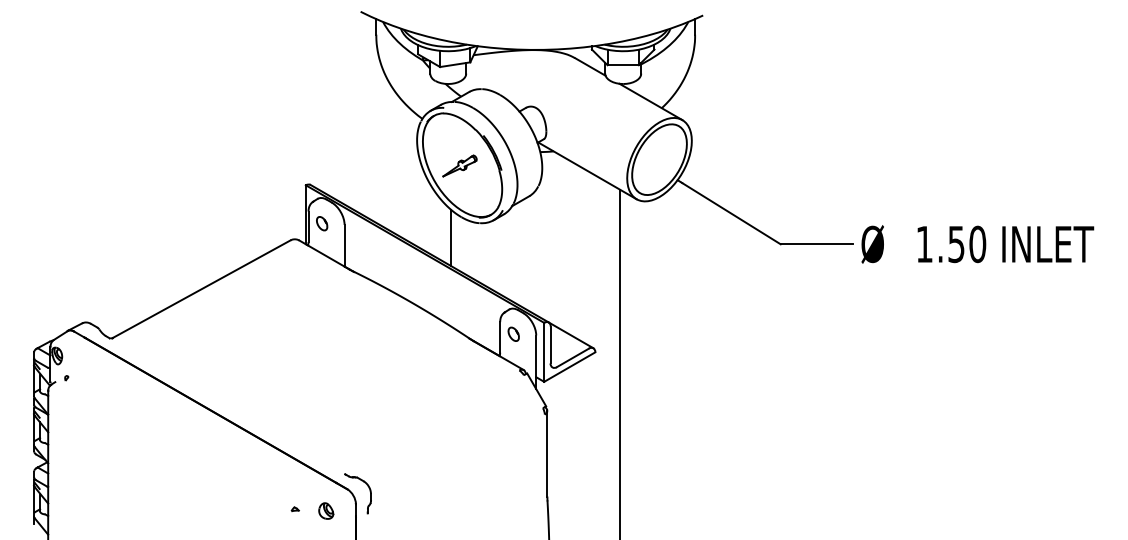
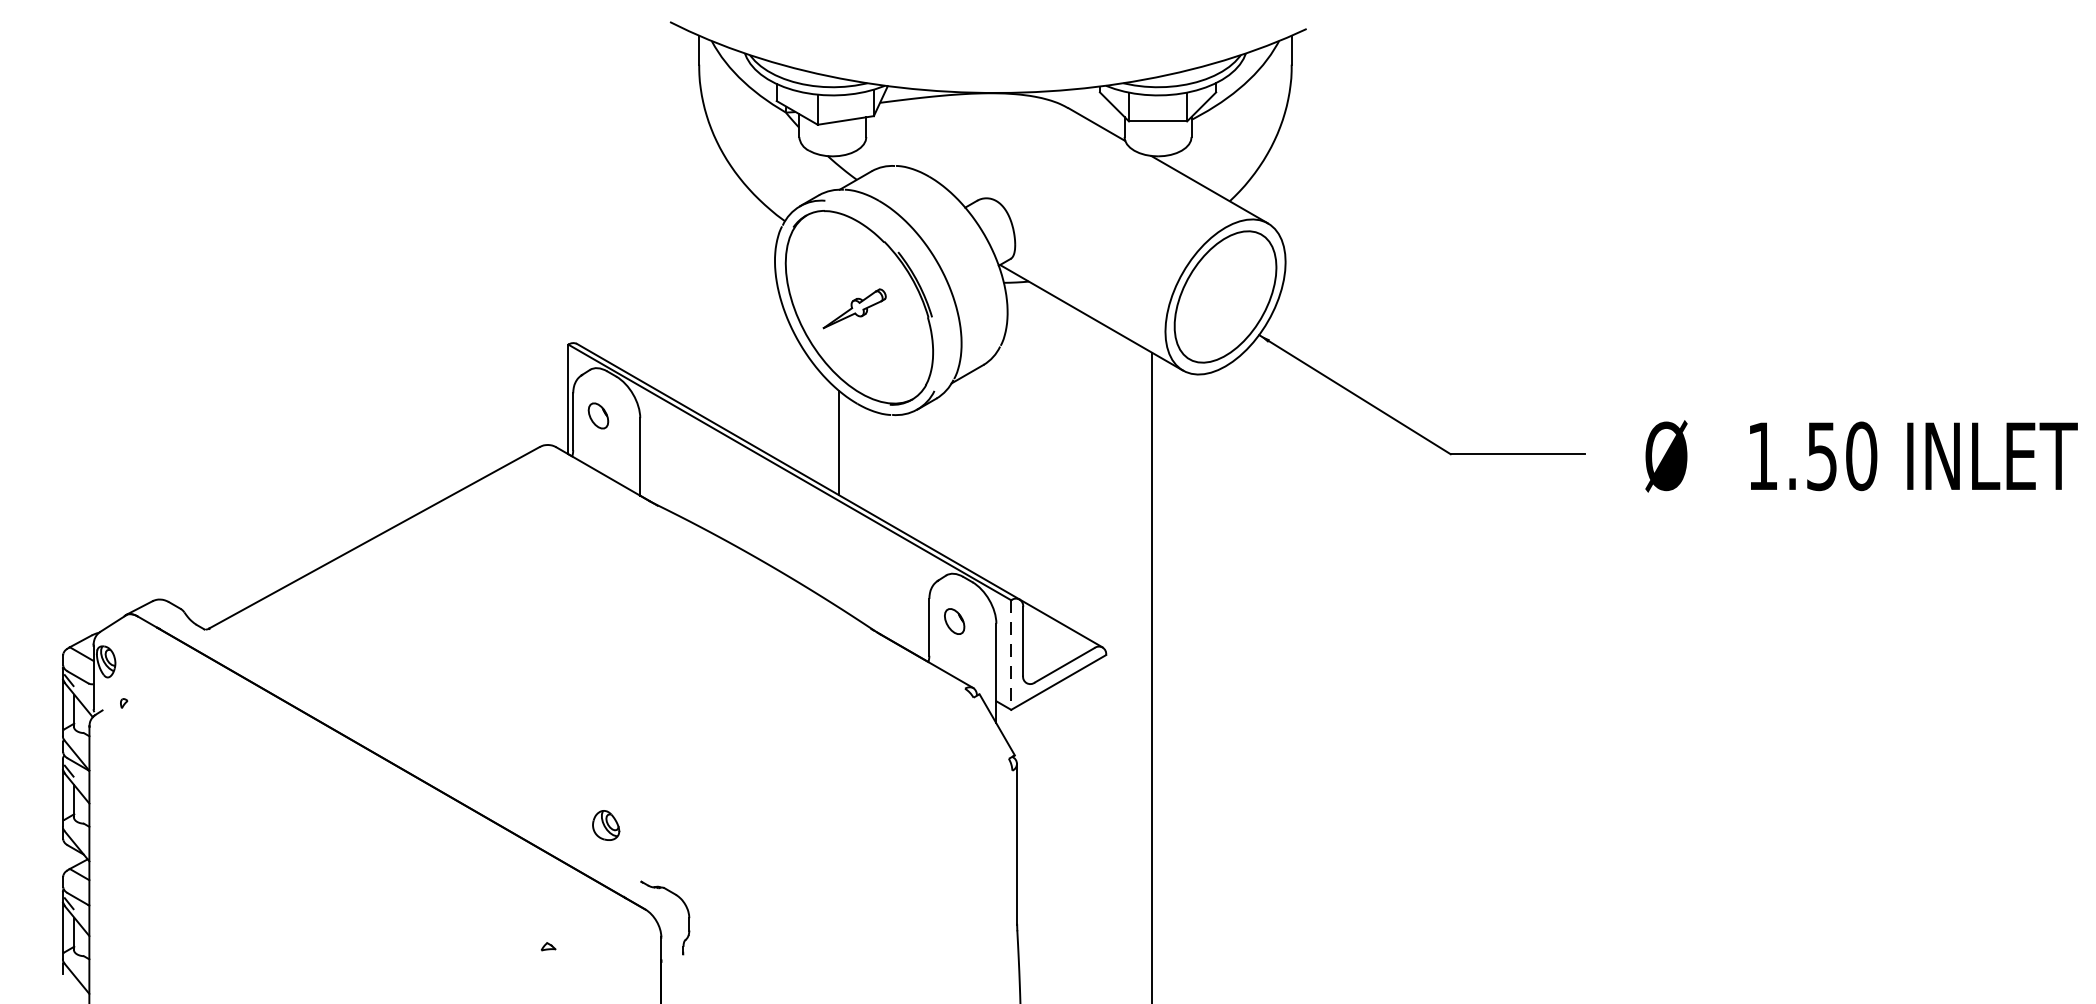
text: (977, 244) -> (1861, 456), moved
line: (544, 352) -> (1011, 655), solid -> dashed
part: (326, 510) -> (606, 824), moved

